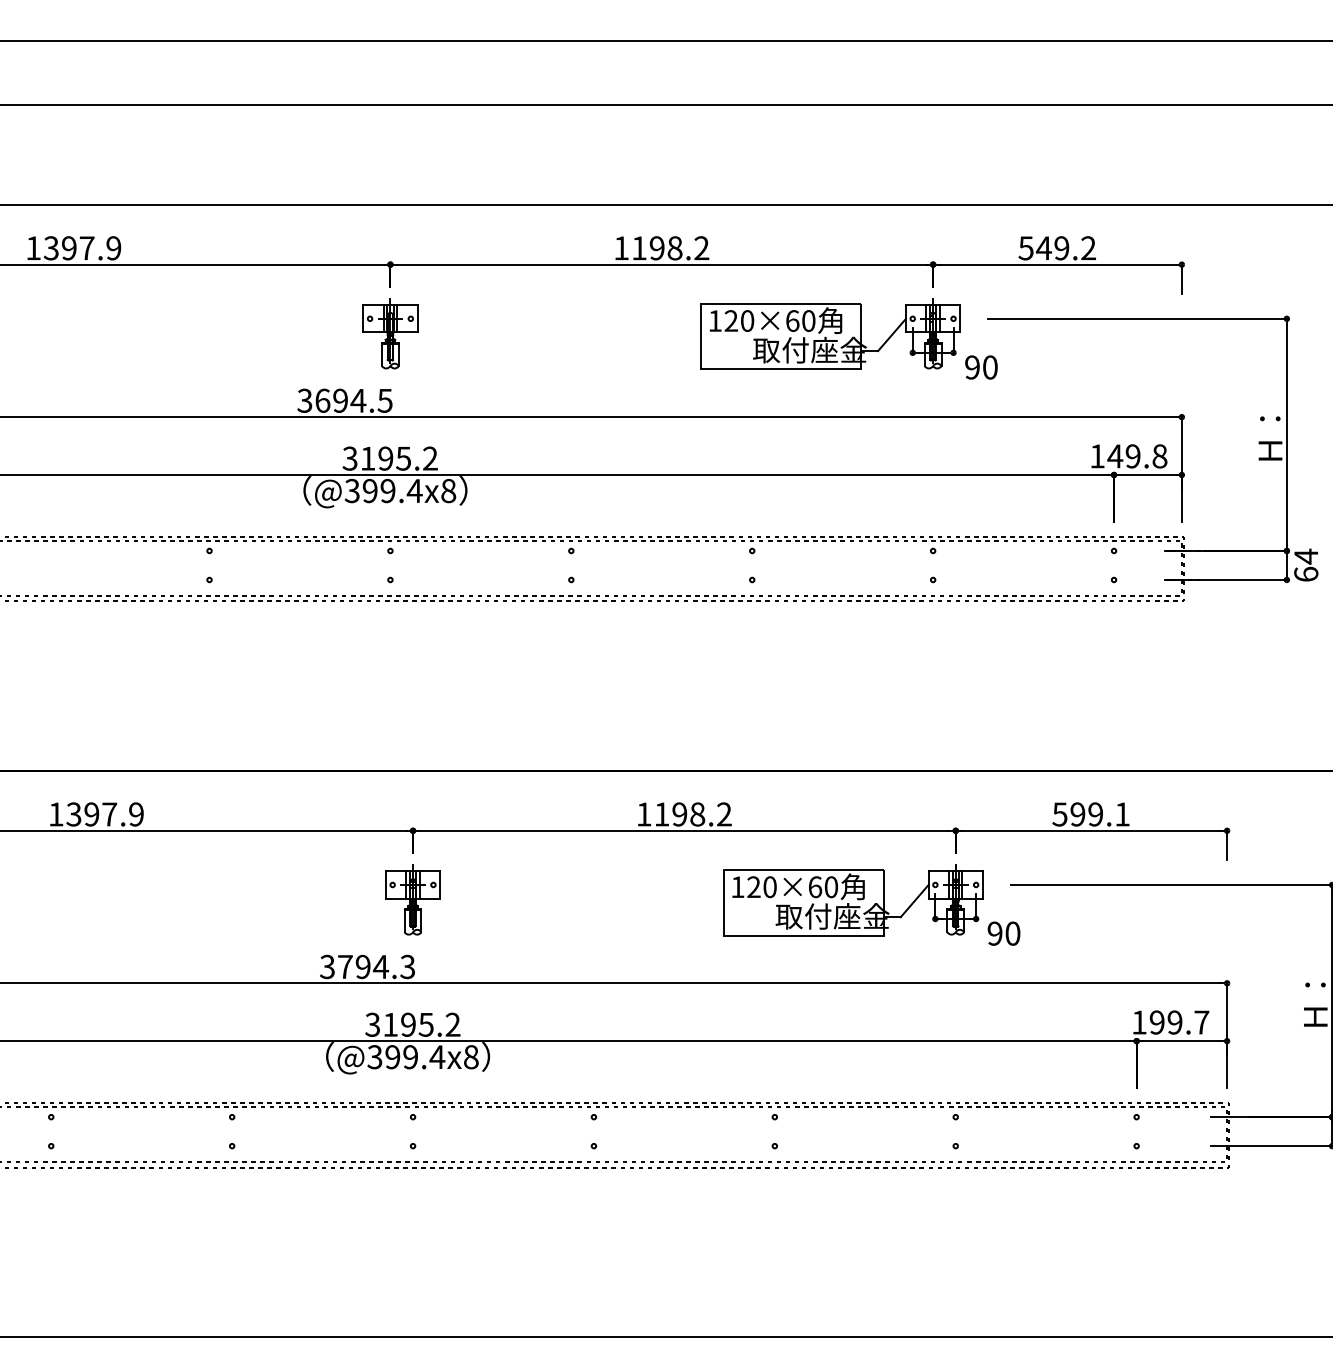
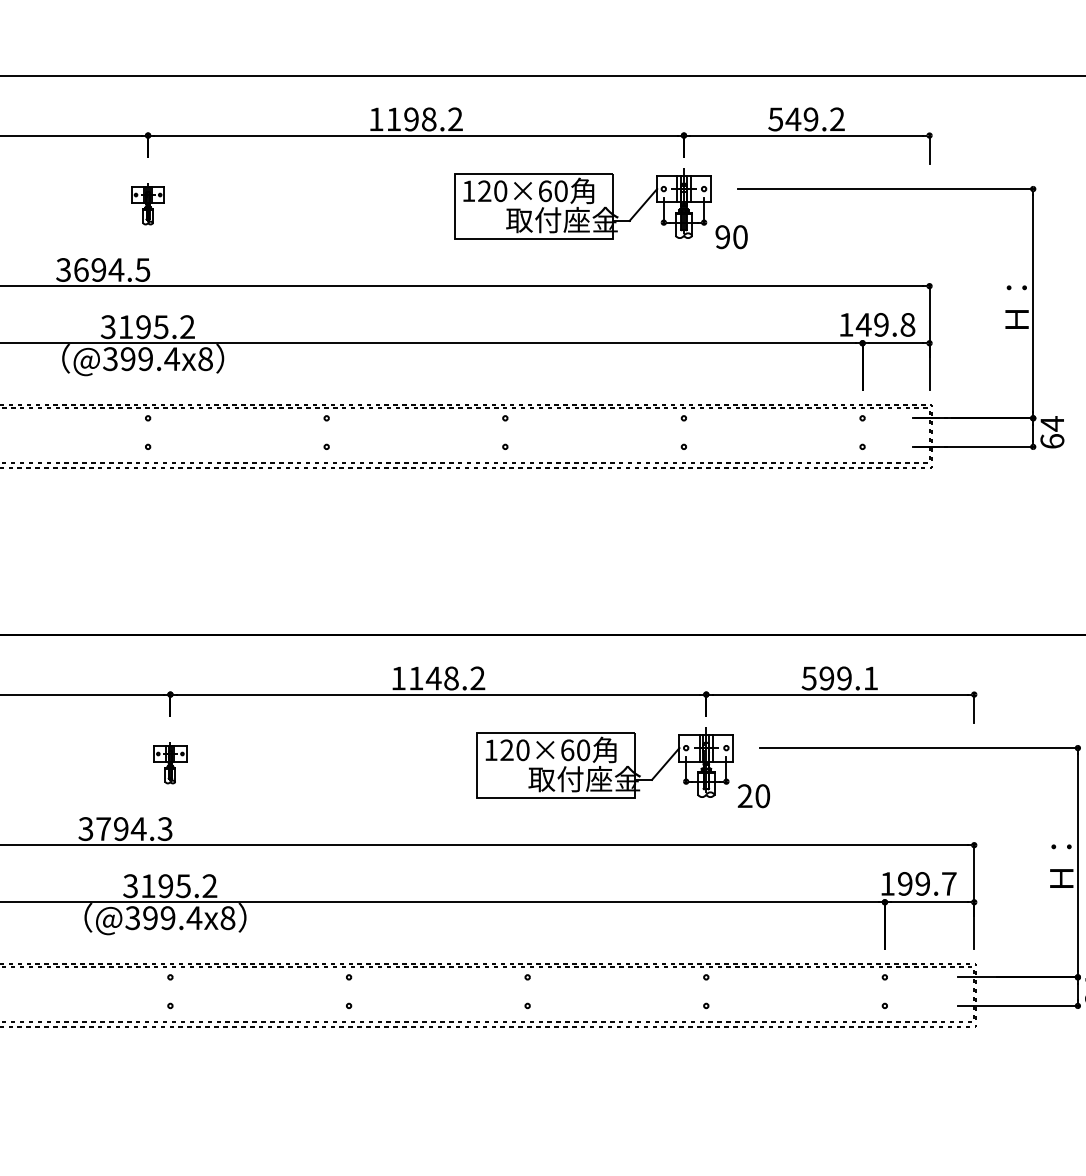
part: (390, 333) -> (148, 203), size x0.6
text: (679, 814) -> (433, 678), 1198.2 -> 1148.2
part: (412, 899) -> (169, 762), size x0.6
text: (994, 933) -> (744, 795), 90 -> 20

